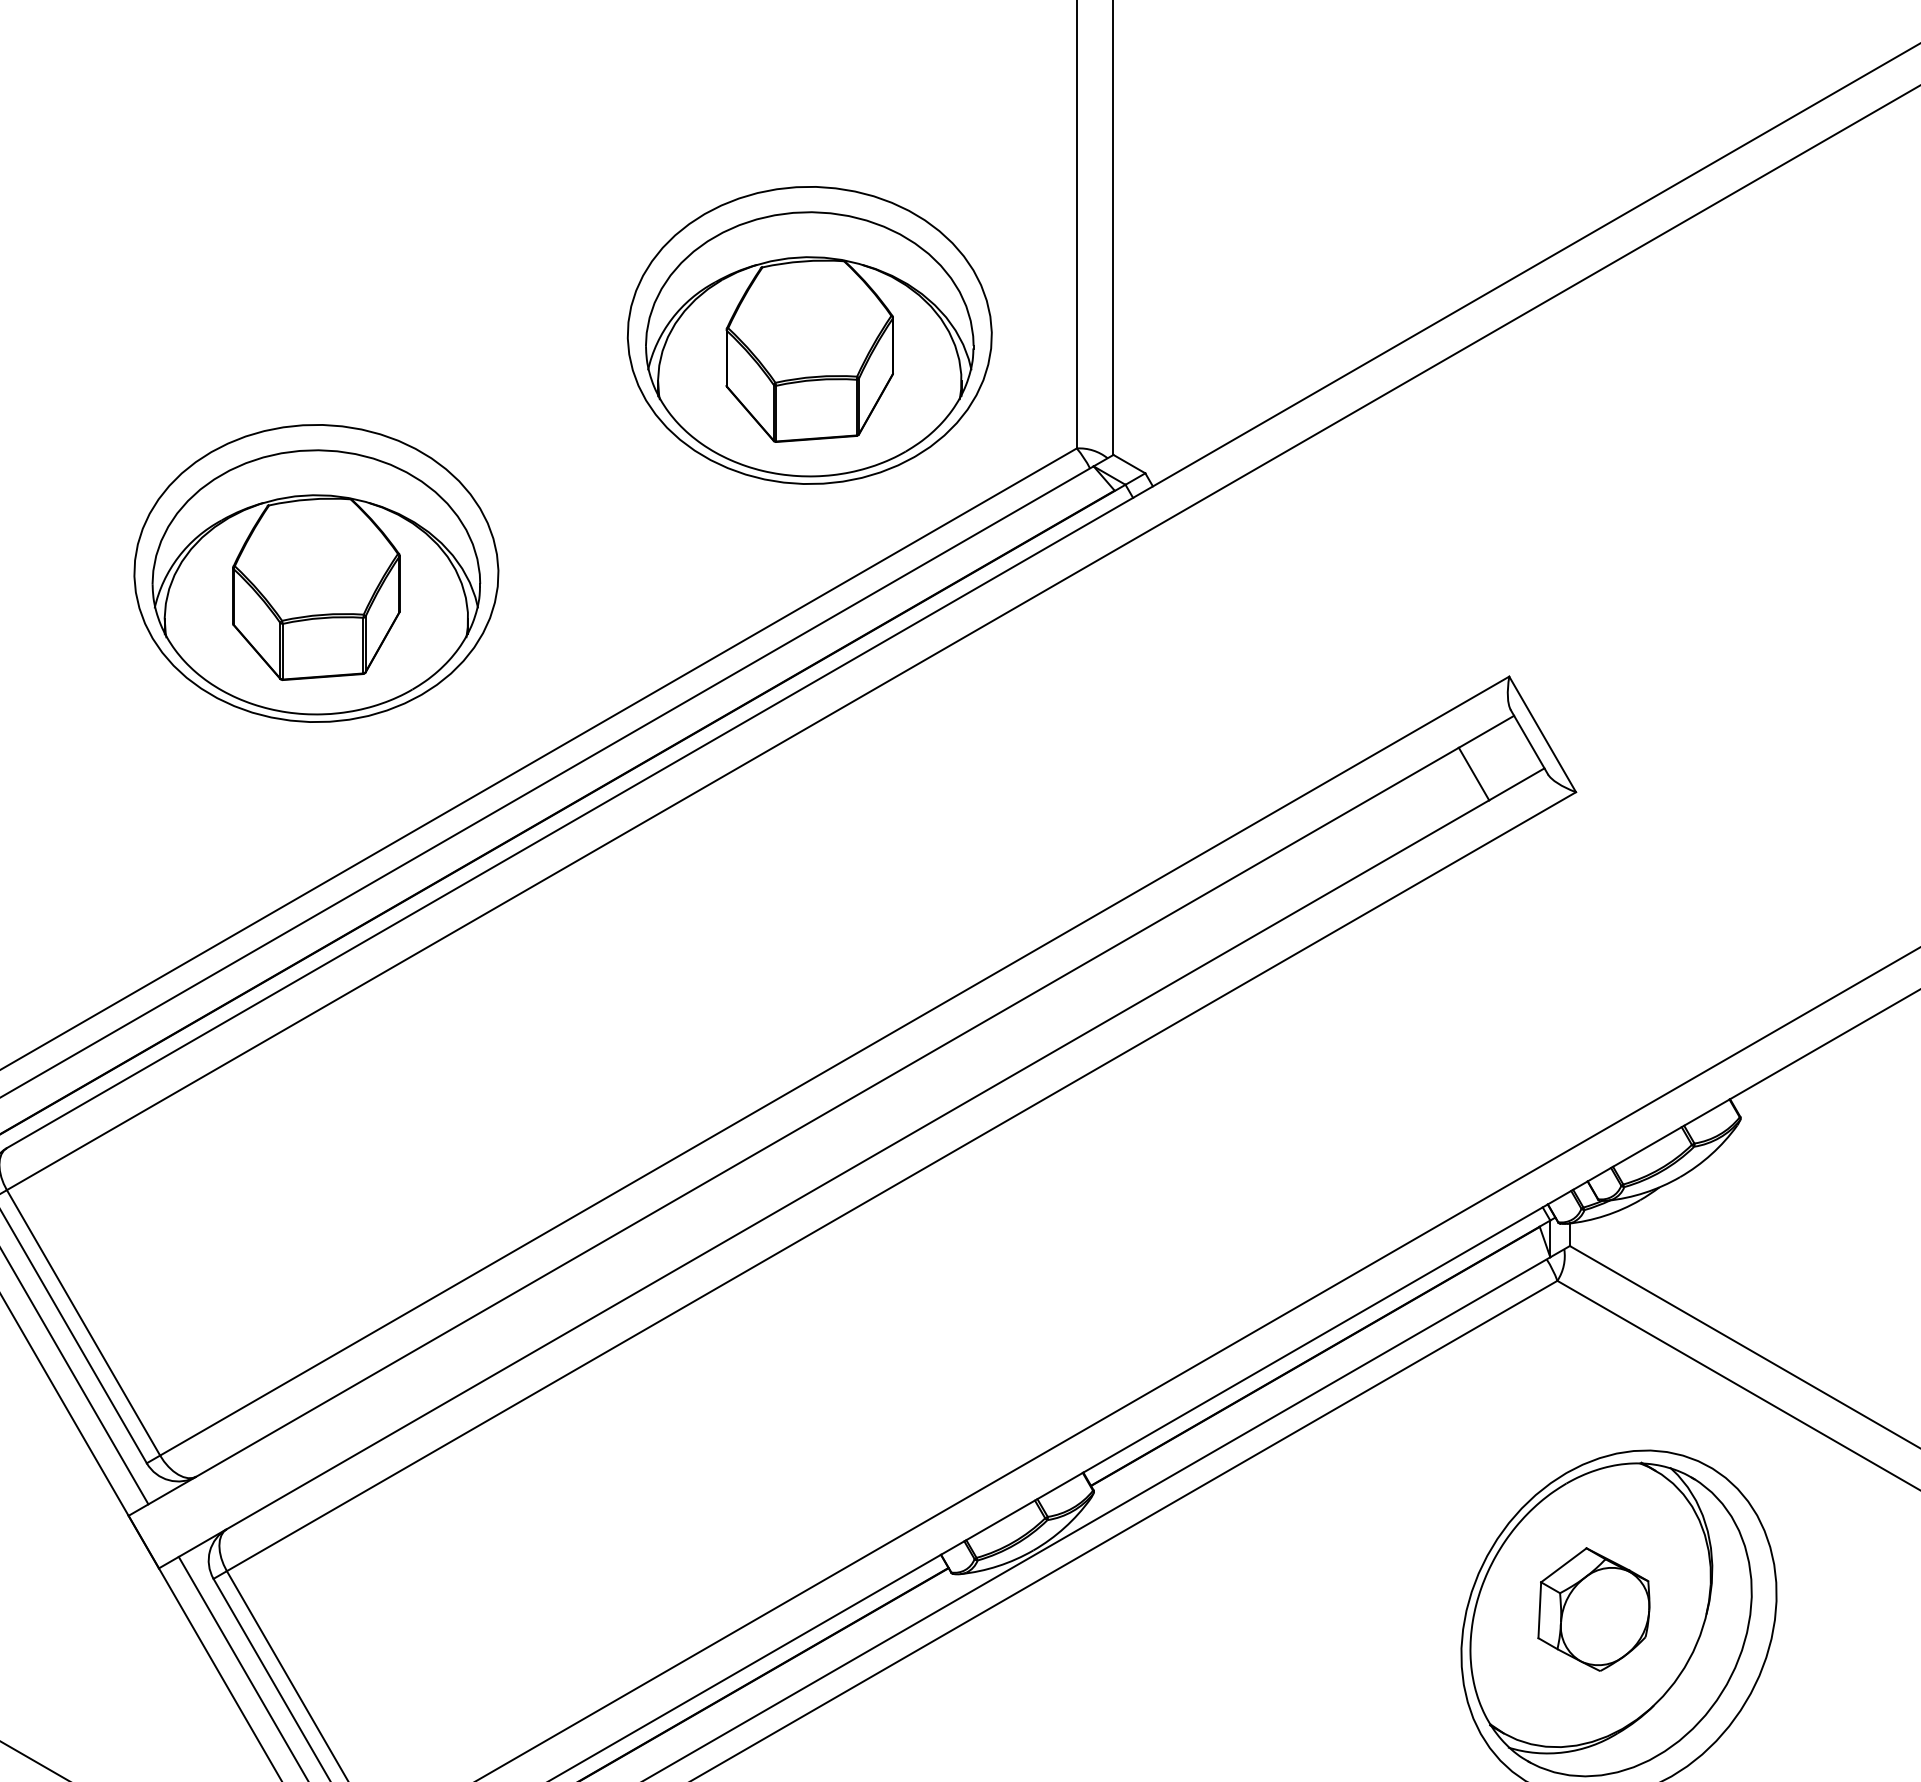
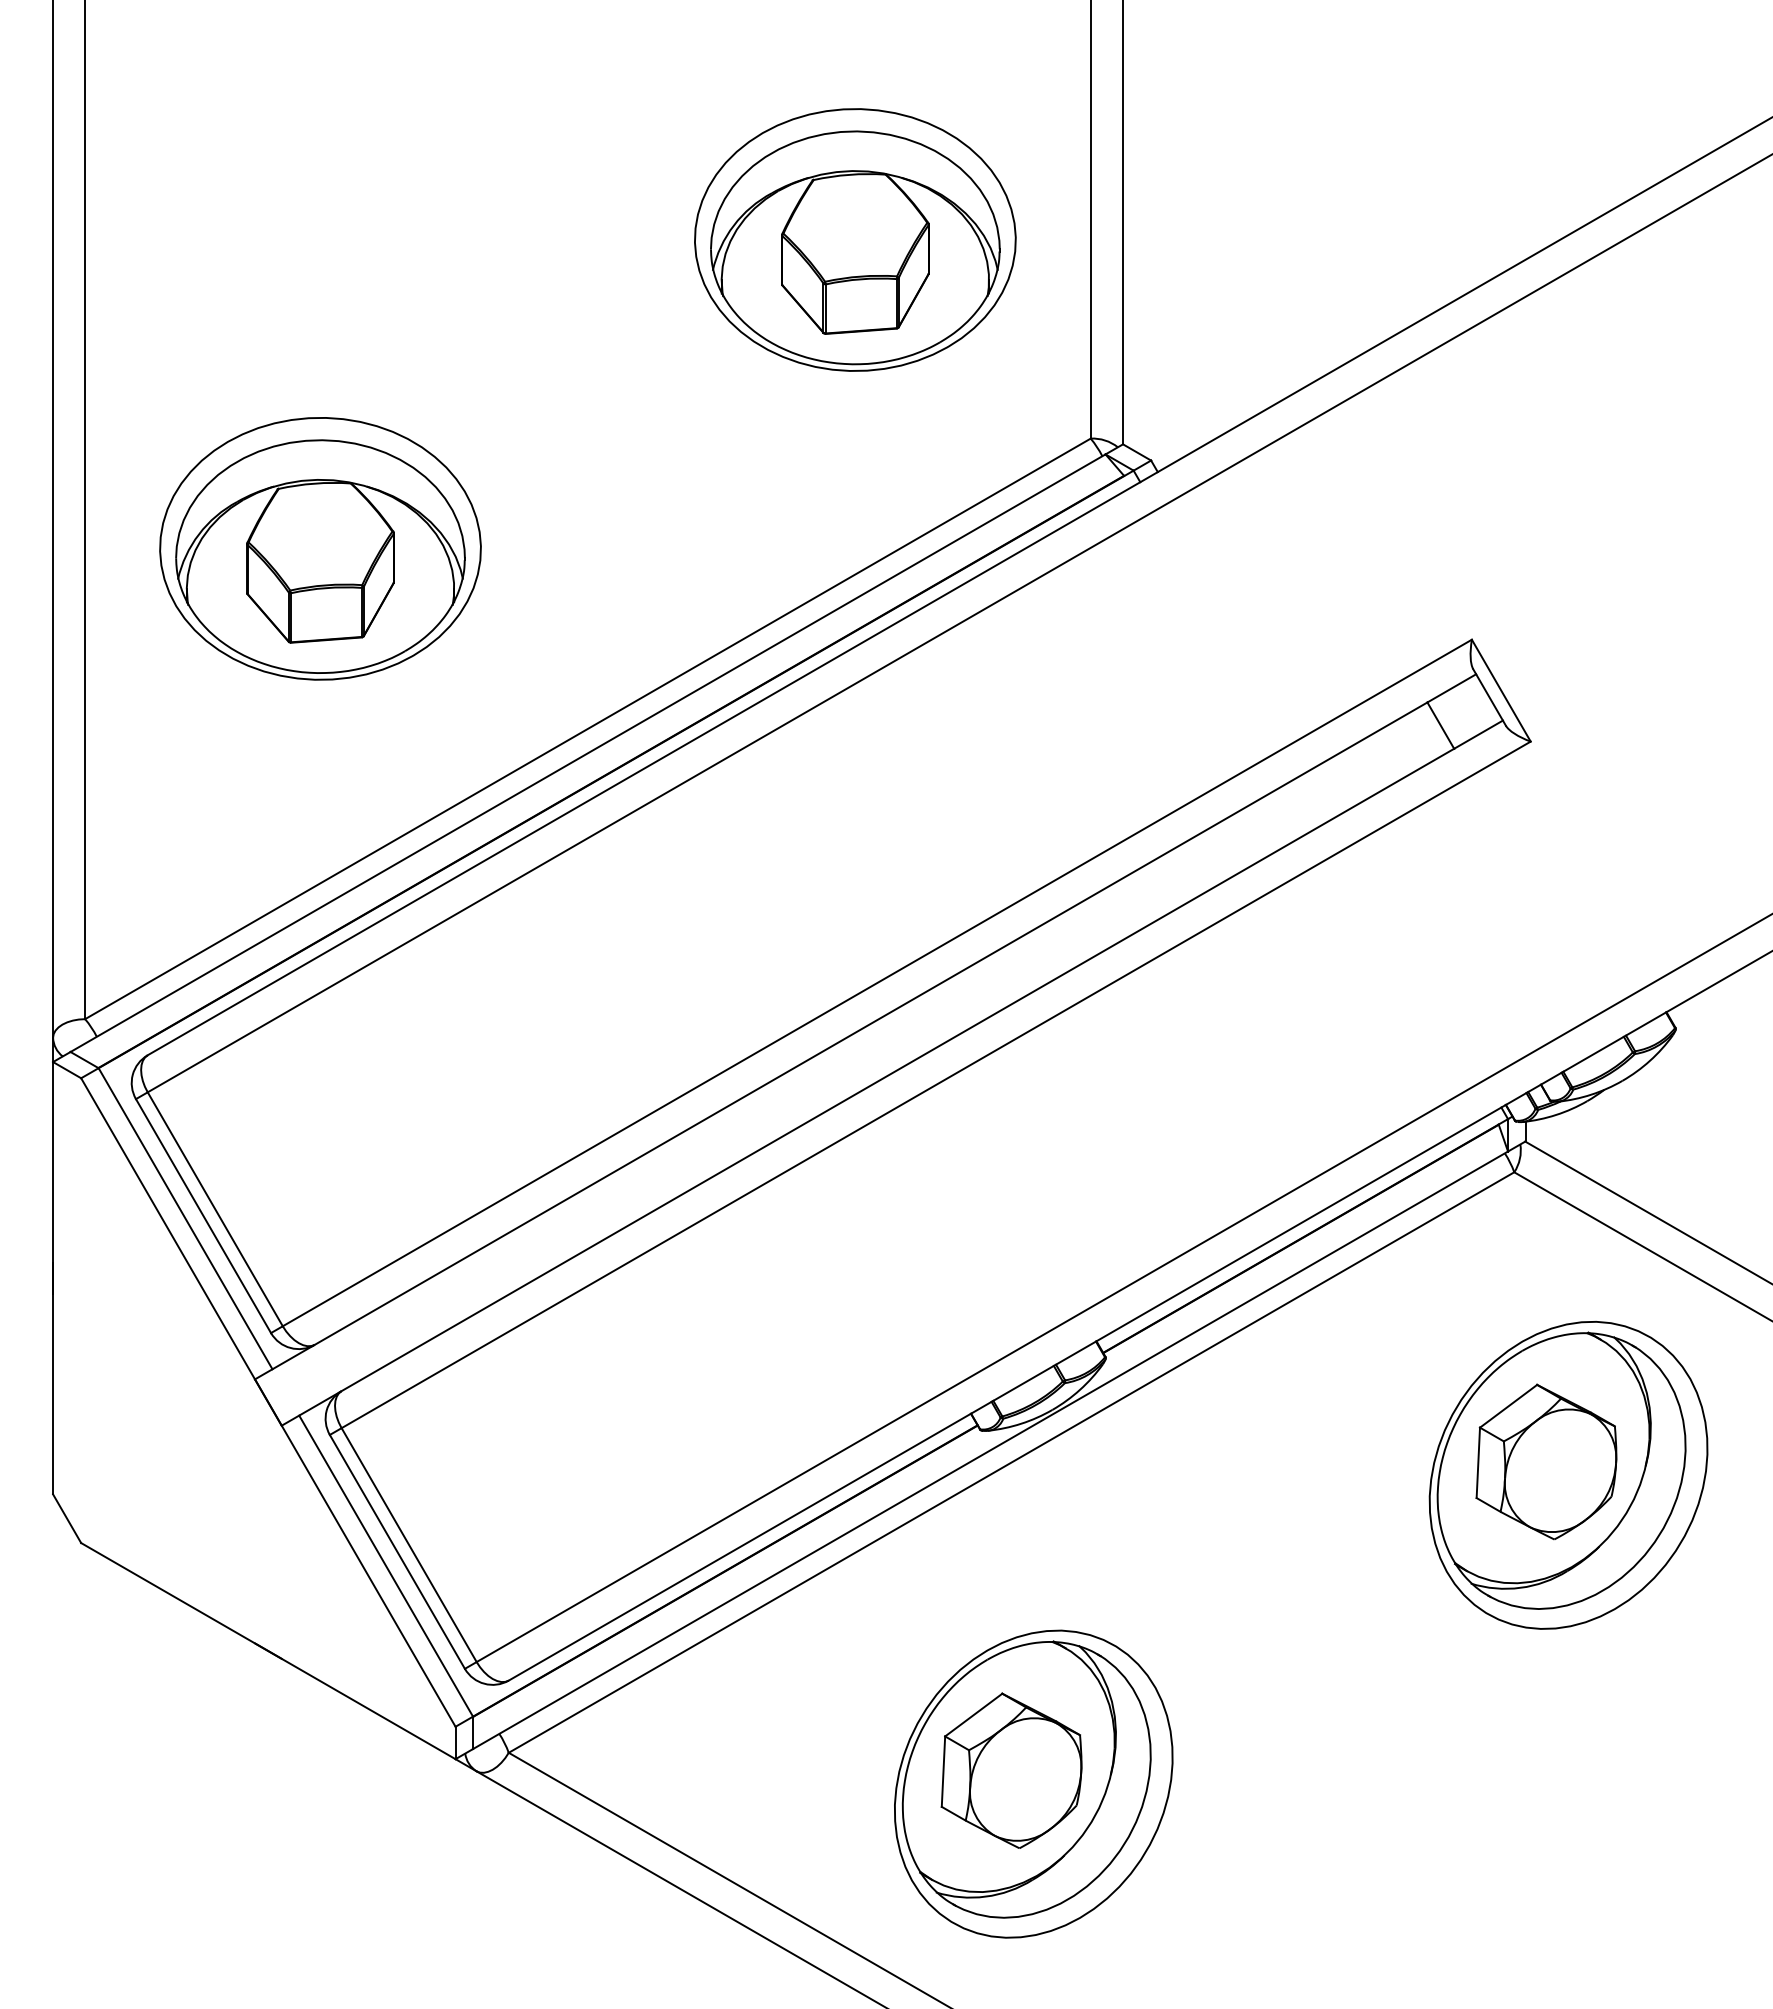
part: (809, 334) -> (855, 239), moved
part: (316, 573) -> (320, 548), moved
part: (1593, 1608) -> (1546, 1461), size x1.43

